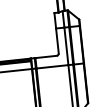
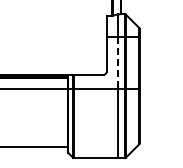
line: (66, 46) -> (118, 63), solid -> dashed

